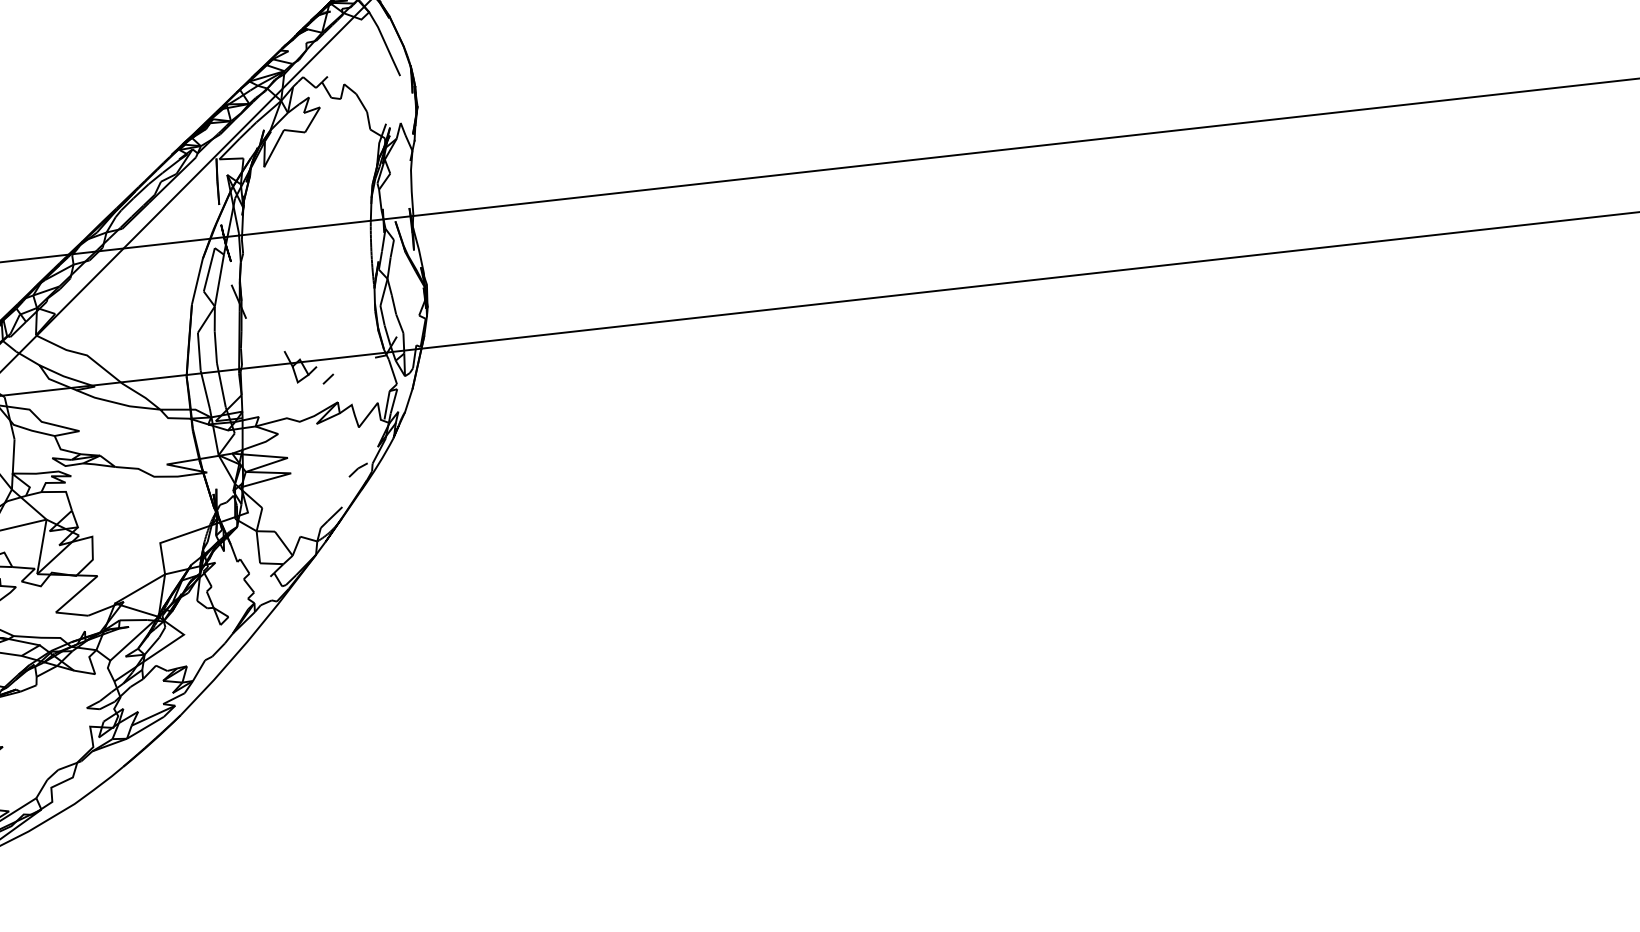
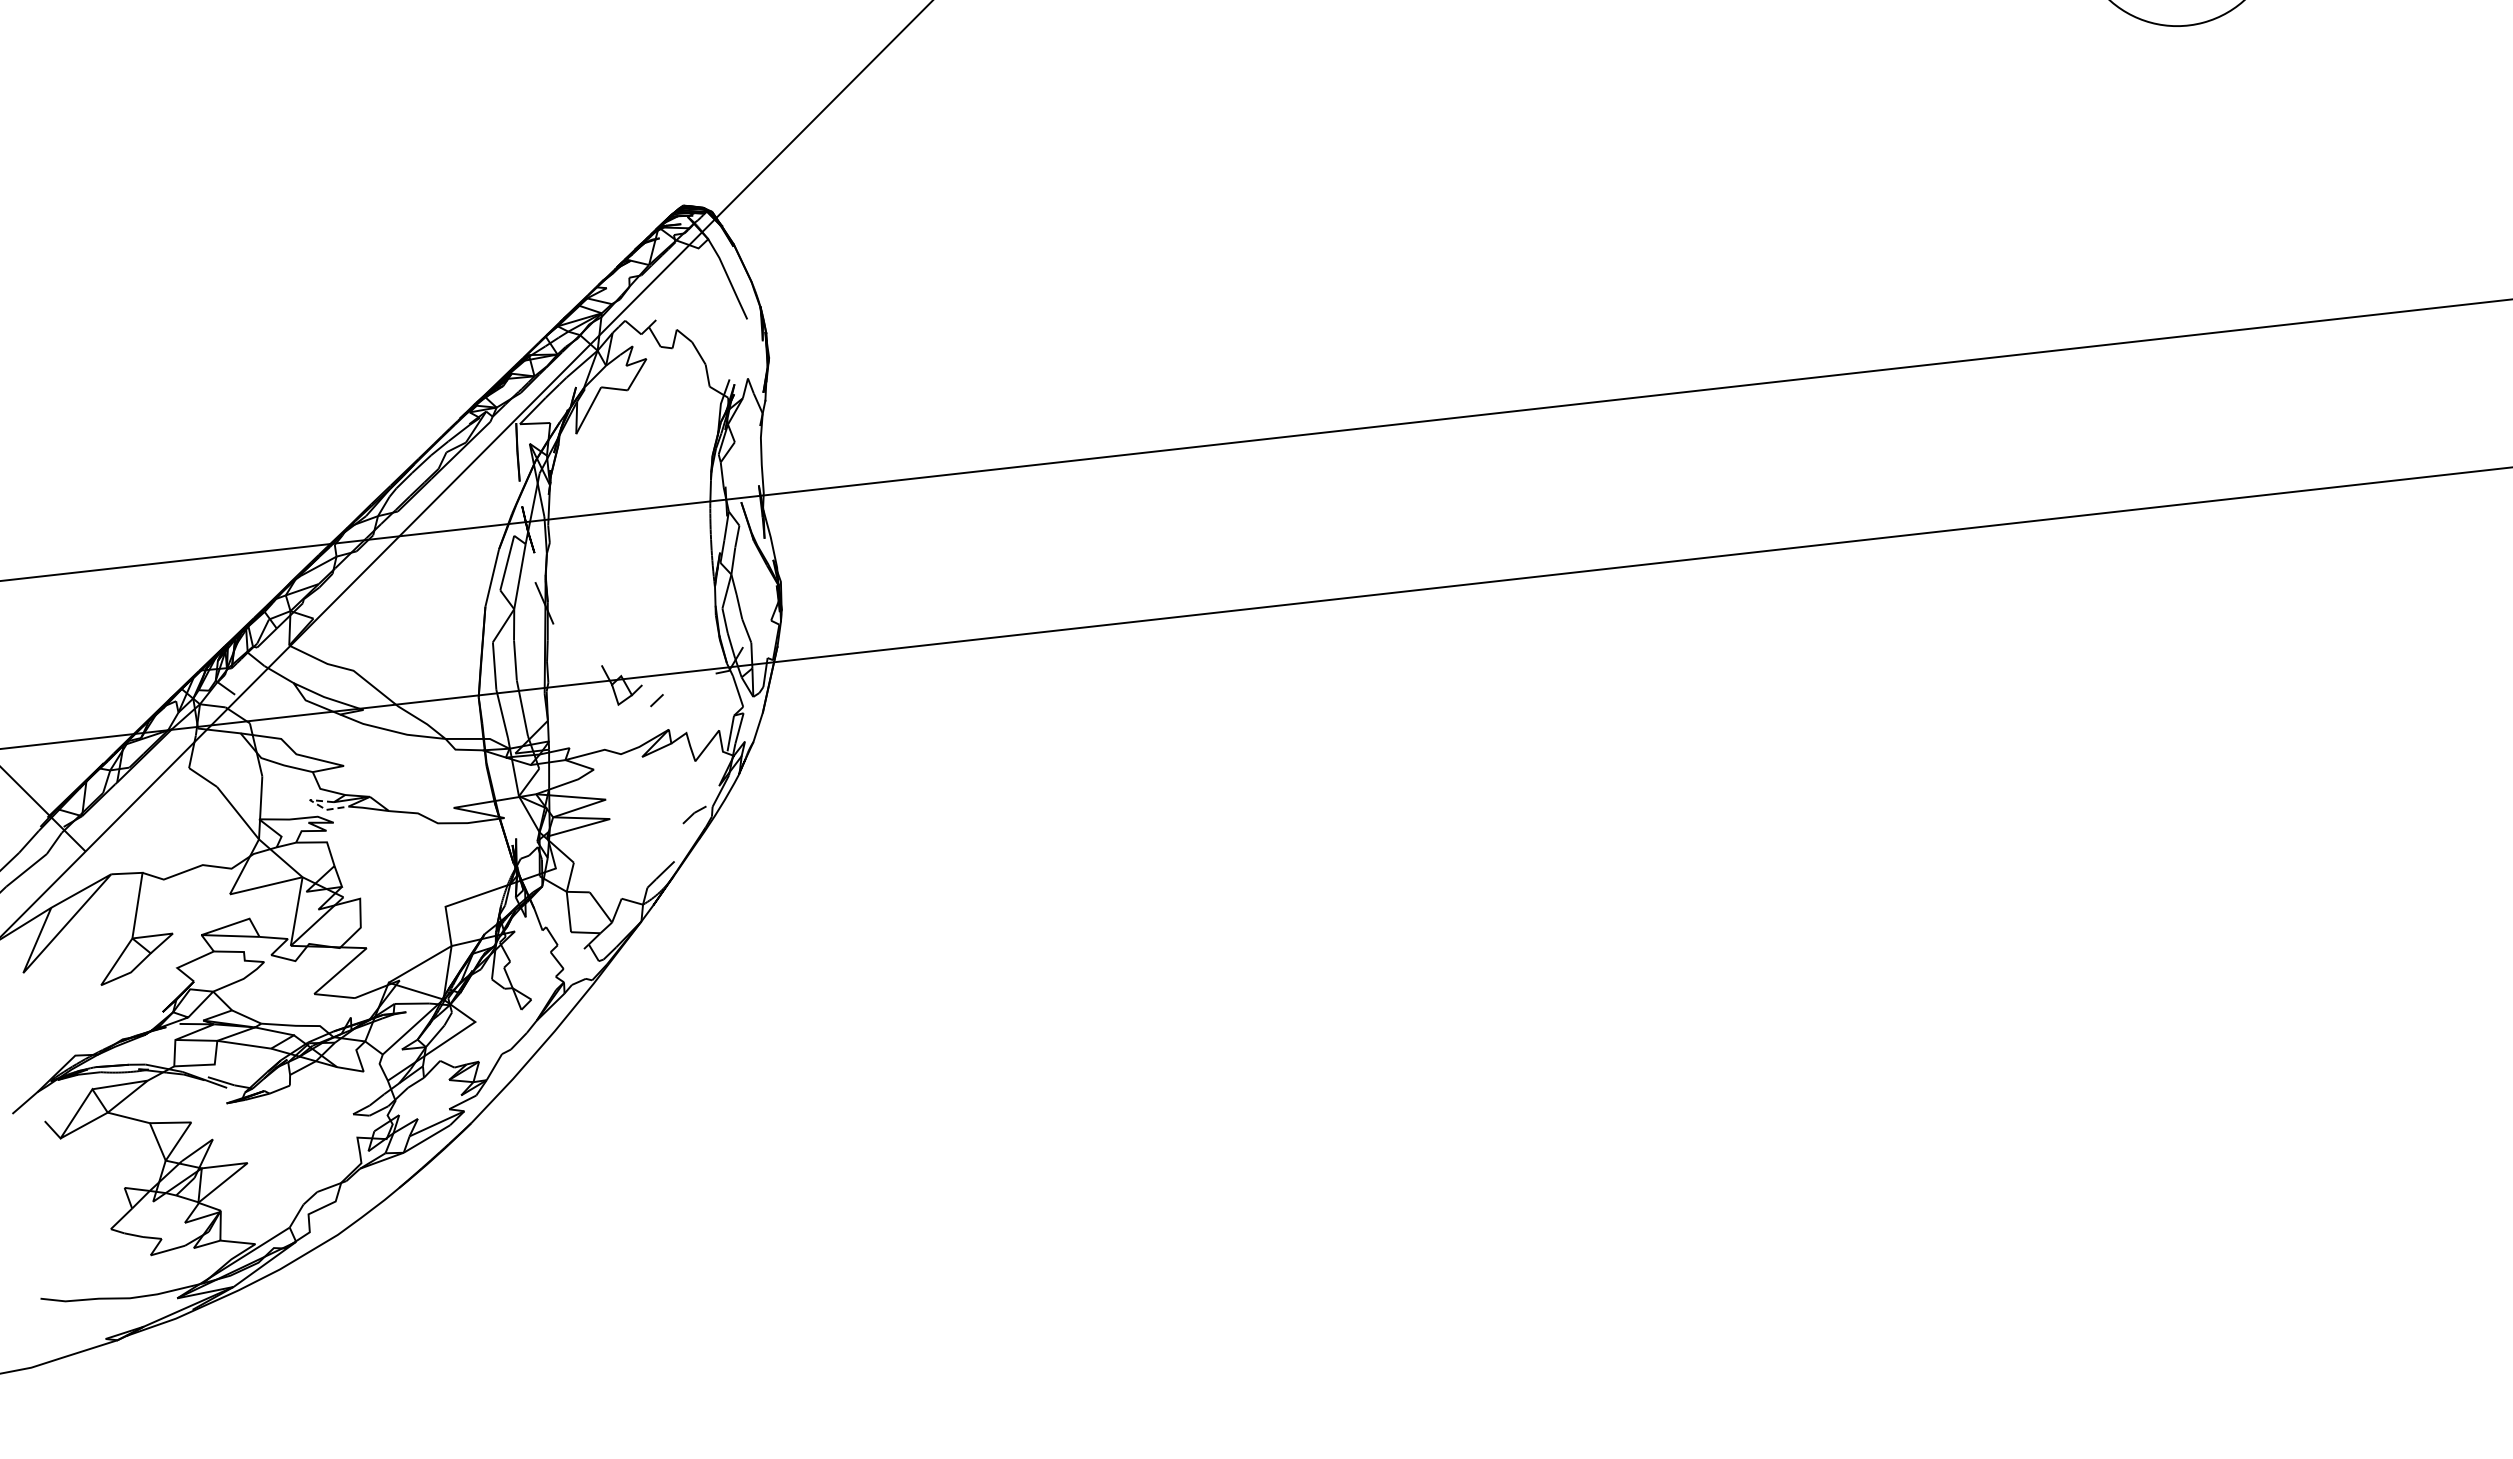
line: (58, 461) -> (317, 804), solid -> dashed

